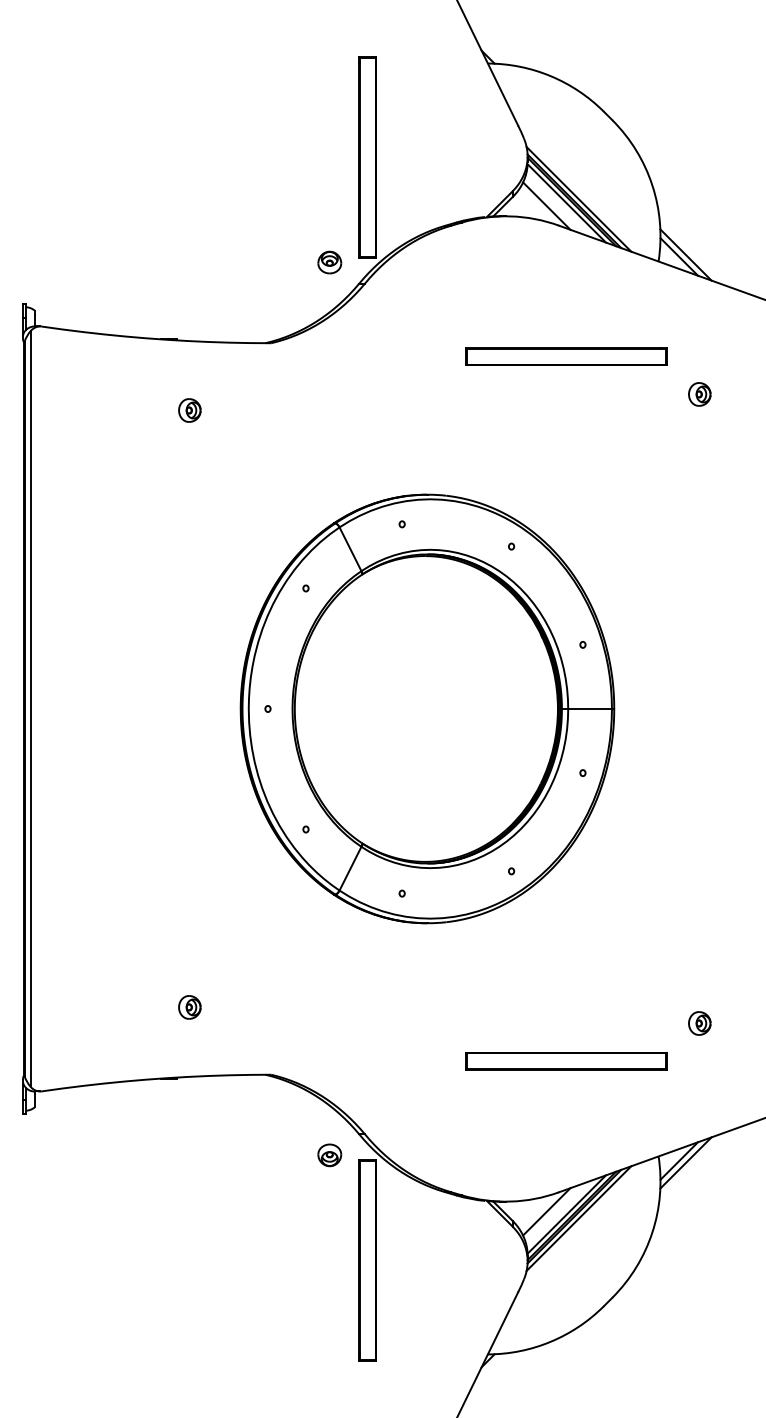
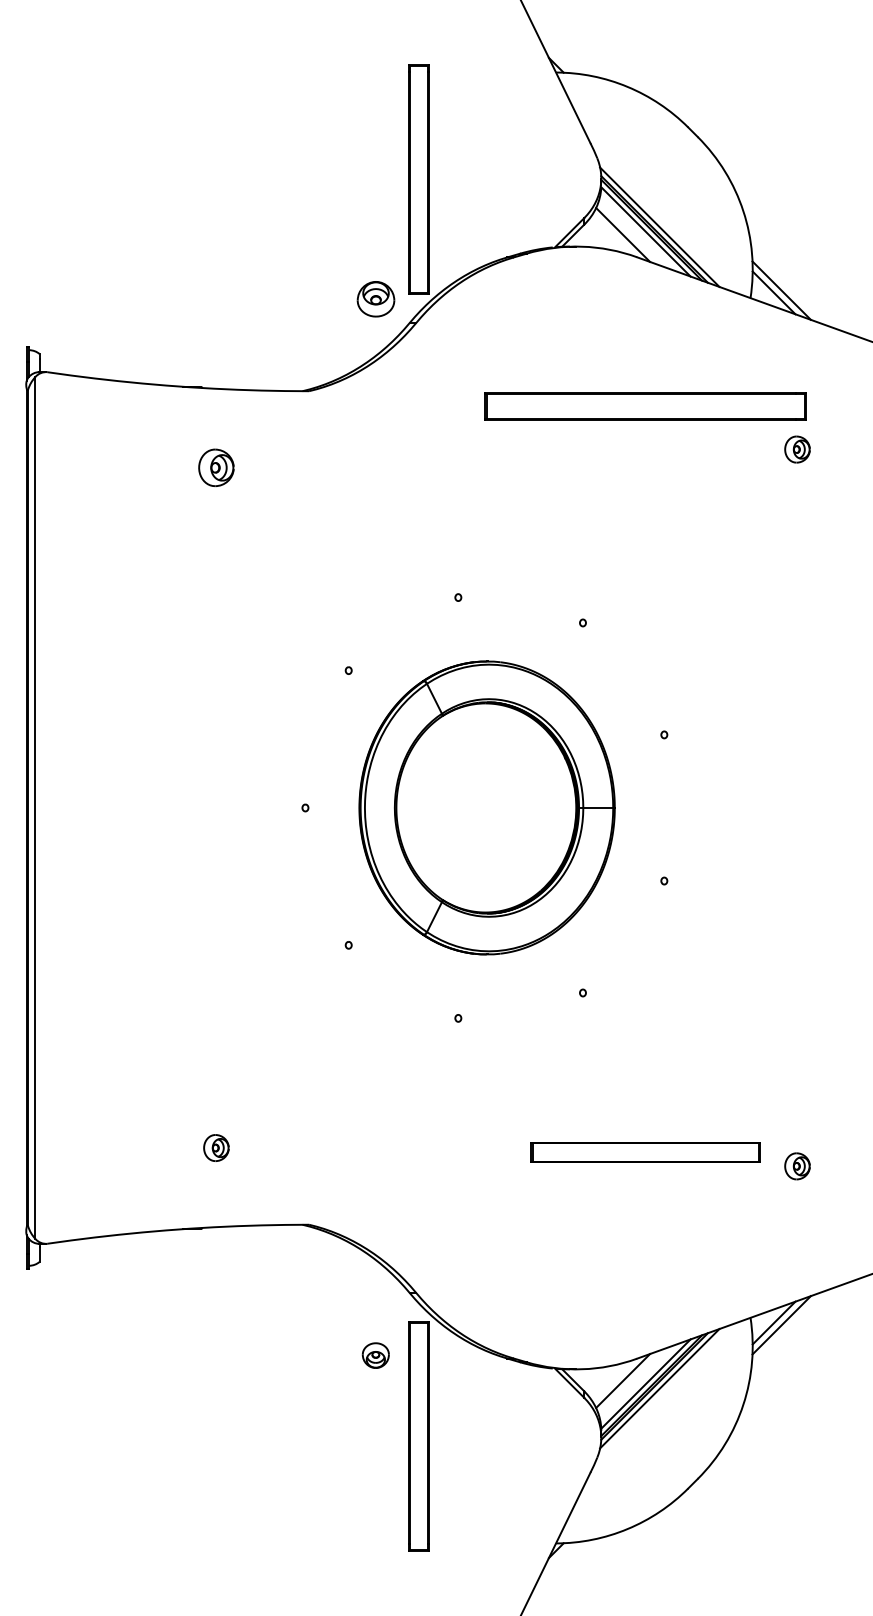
part: (329, 262) -> (375, 299), size x1.4
part: (566, 356) -> (645, 406), size x1.4
part: (189, 410) -> (216, 467), size x1.4
part: (426, 708) -> (486, 807), size x0.6
part: (566, 1061) -> (645, 1152), moved
part: (329, 1155) -> (375, 1355), moved

